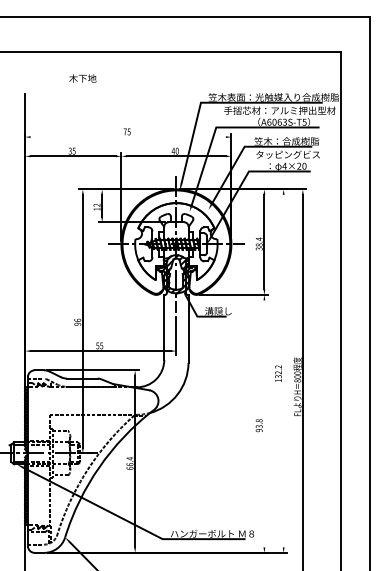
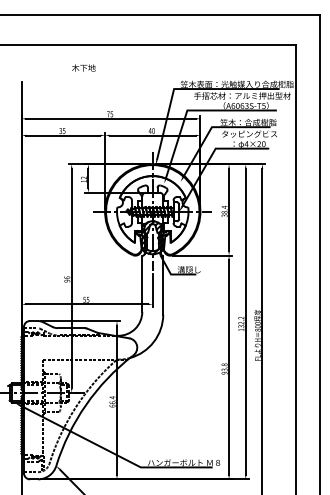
text: (82, 78) -> (83, 68), moved
line: (127, 137) -> (110, 119), added
line: (283, 370) -> (245, 321), added
line: (264, 423) -> (229, 367), added

